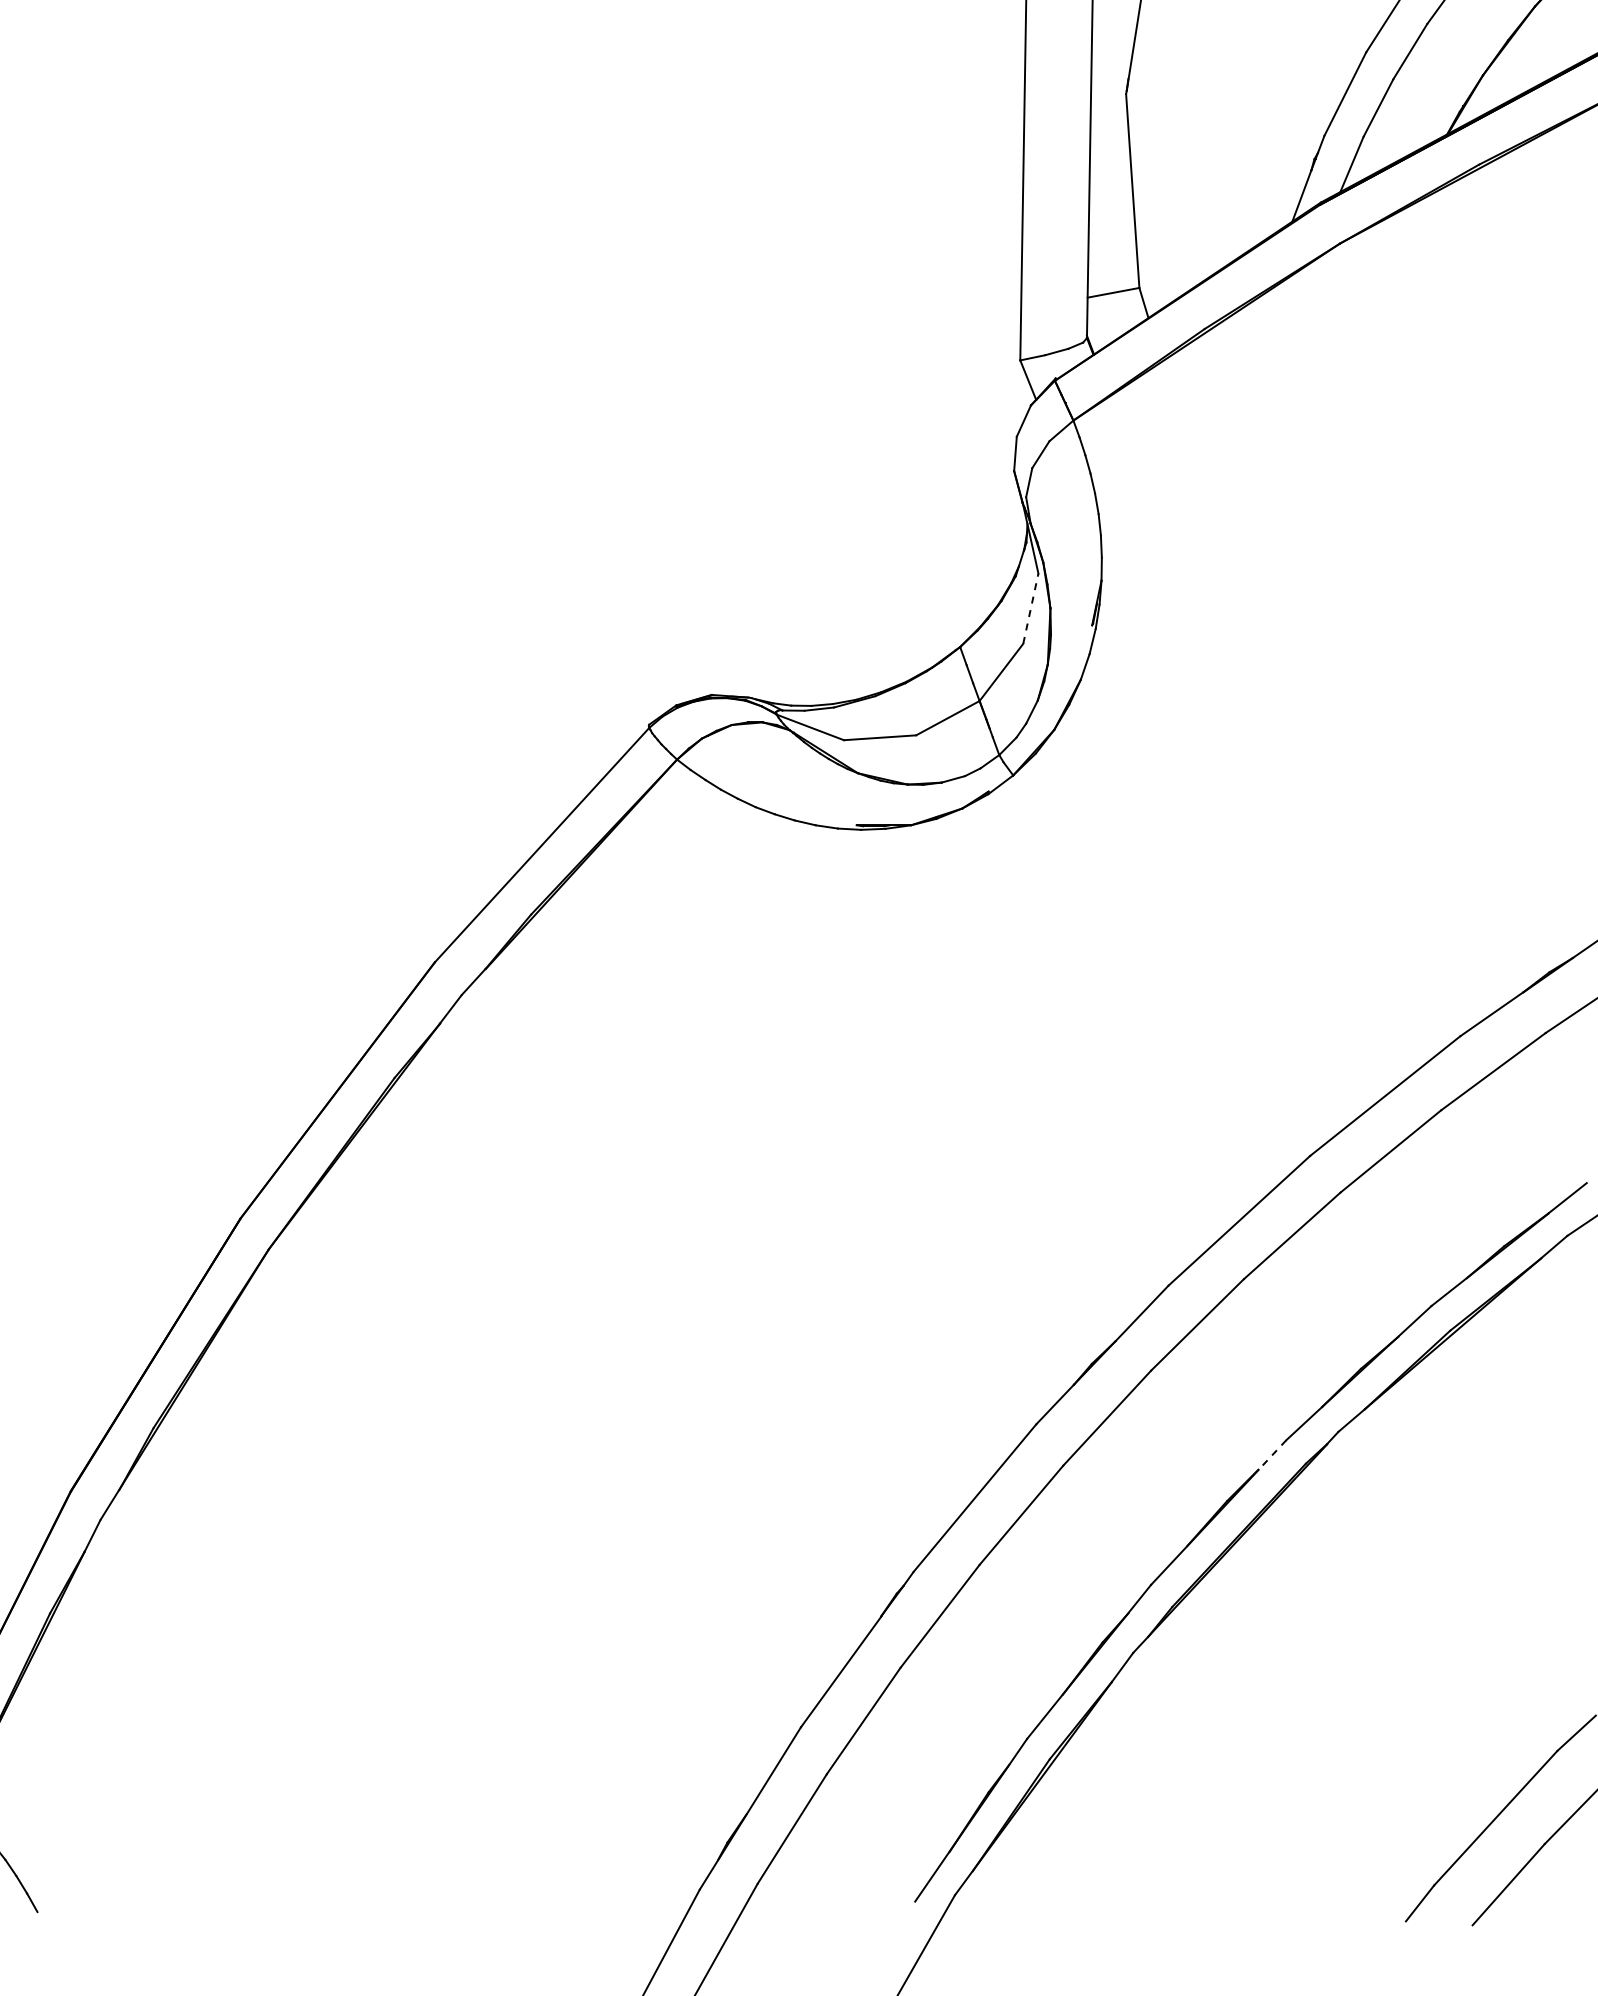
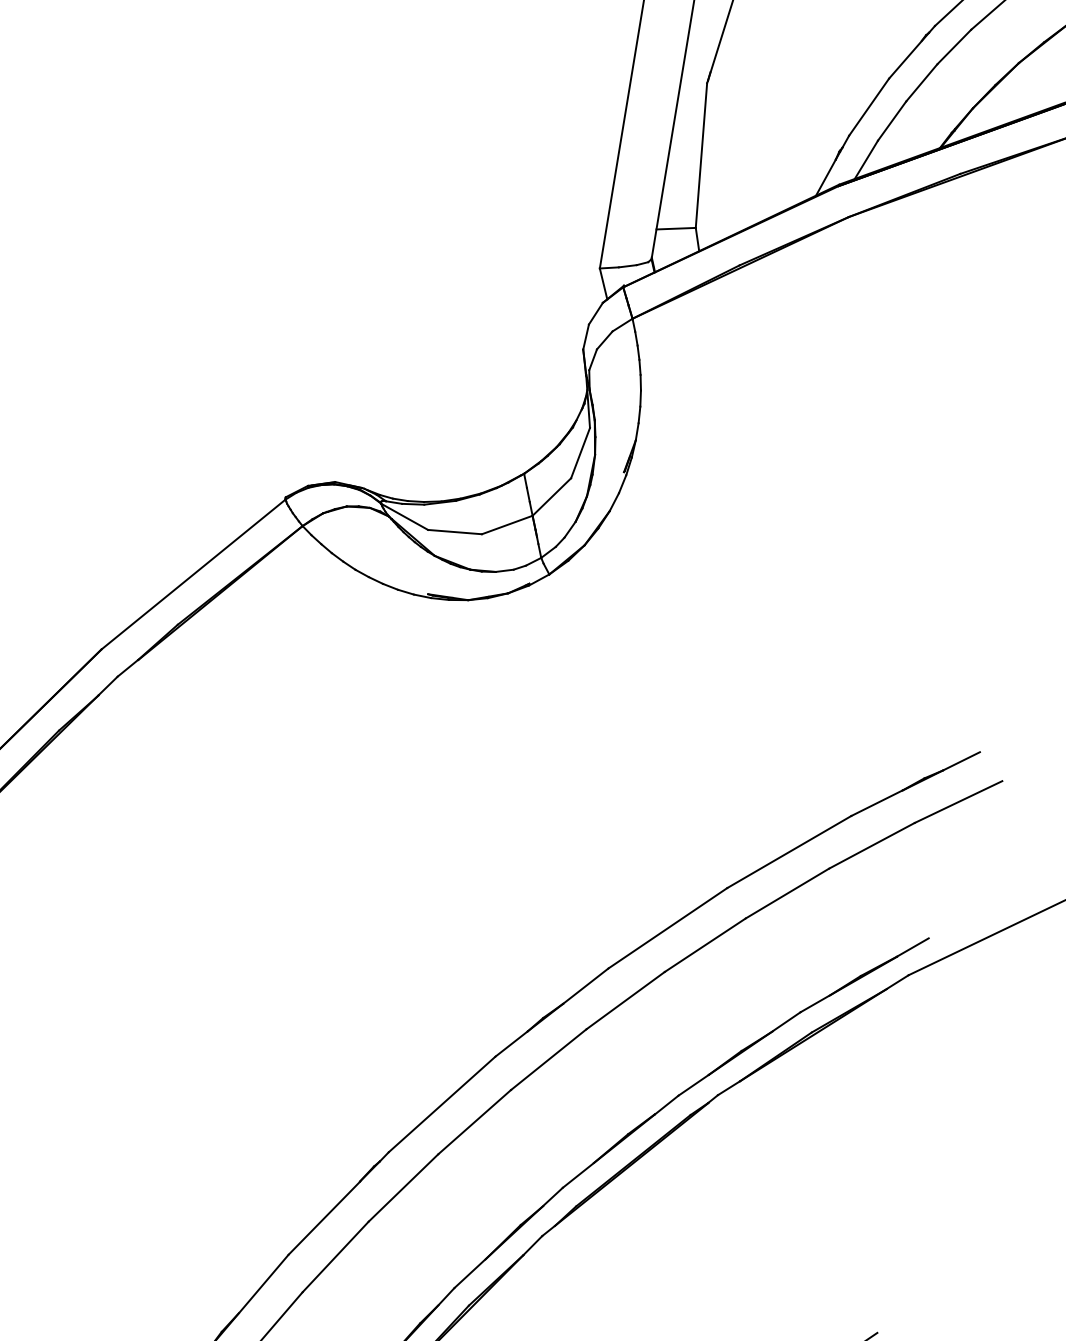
line: (1030, 608) -> (580, 452), dashed -> solid
line: (1272, 1455) -> (666, 1105), dashed -> solid

